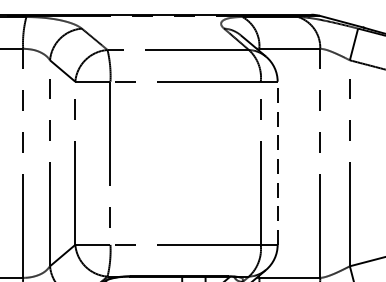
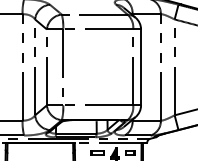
line: (278, 163) -> (141, 67), dashed -> solid

